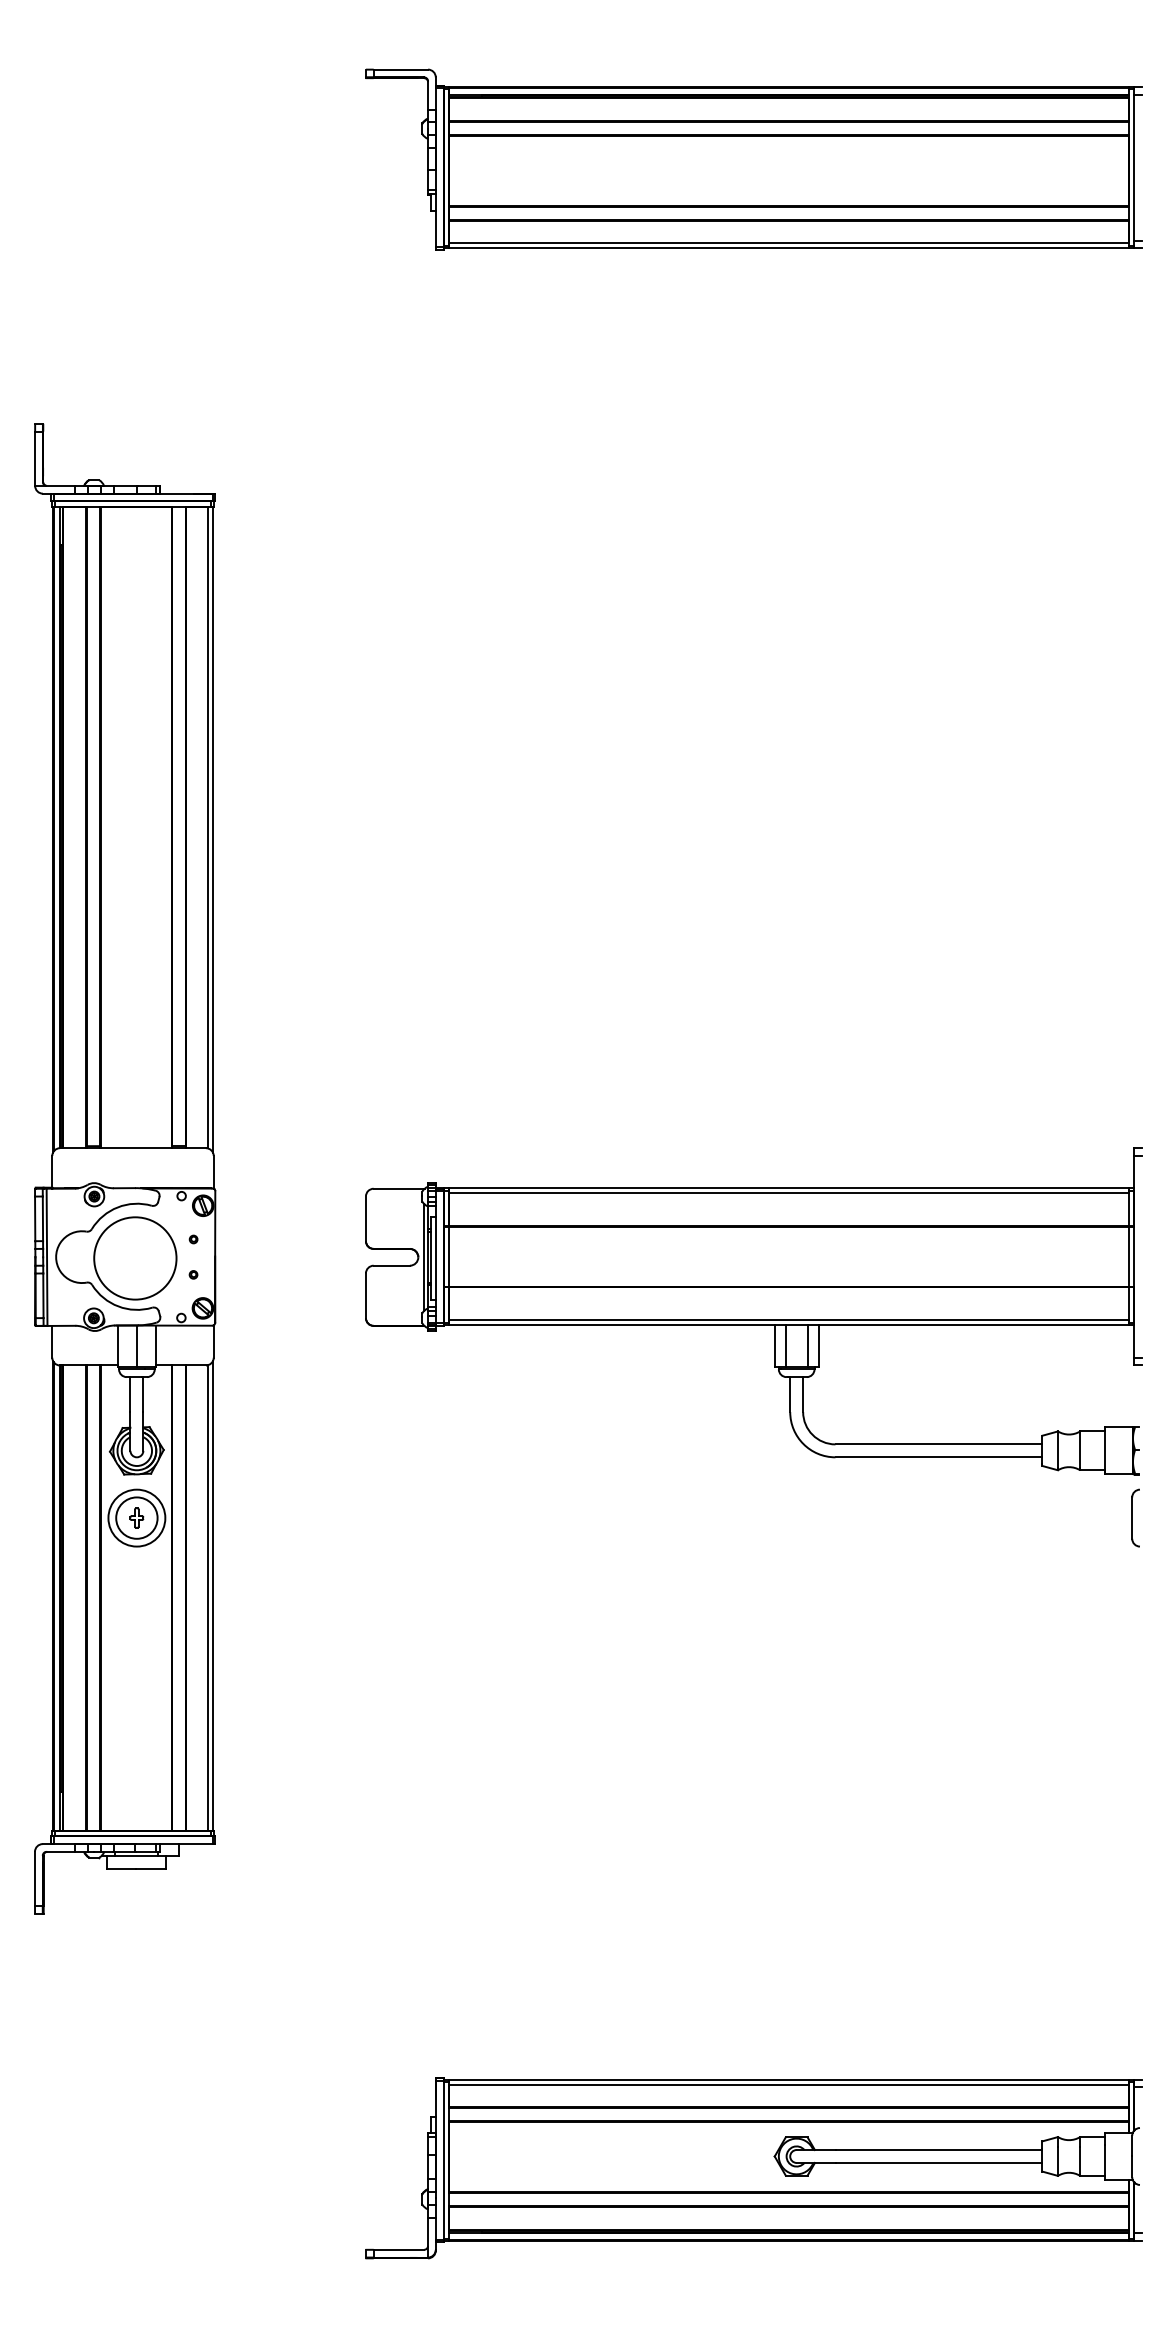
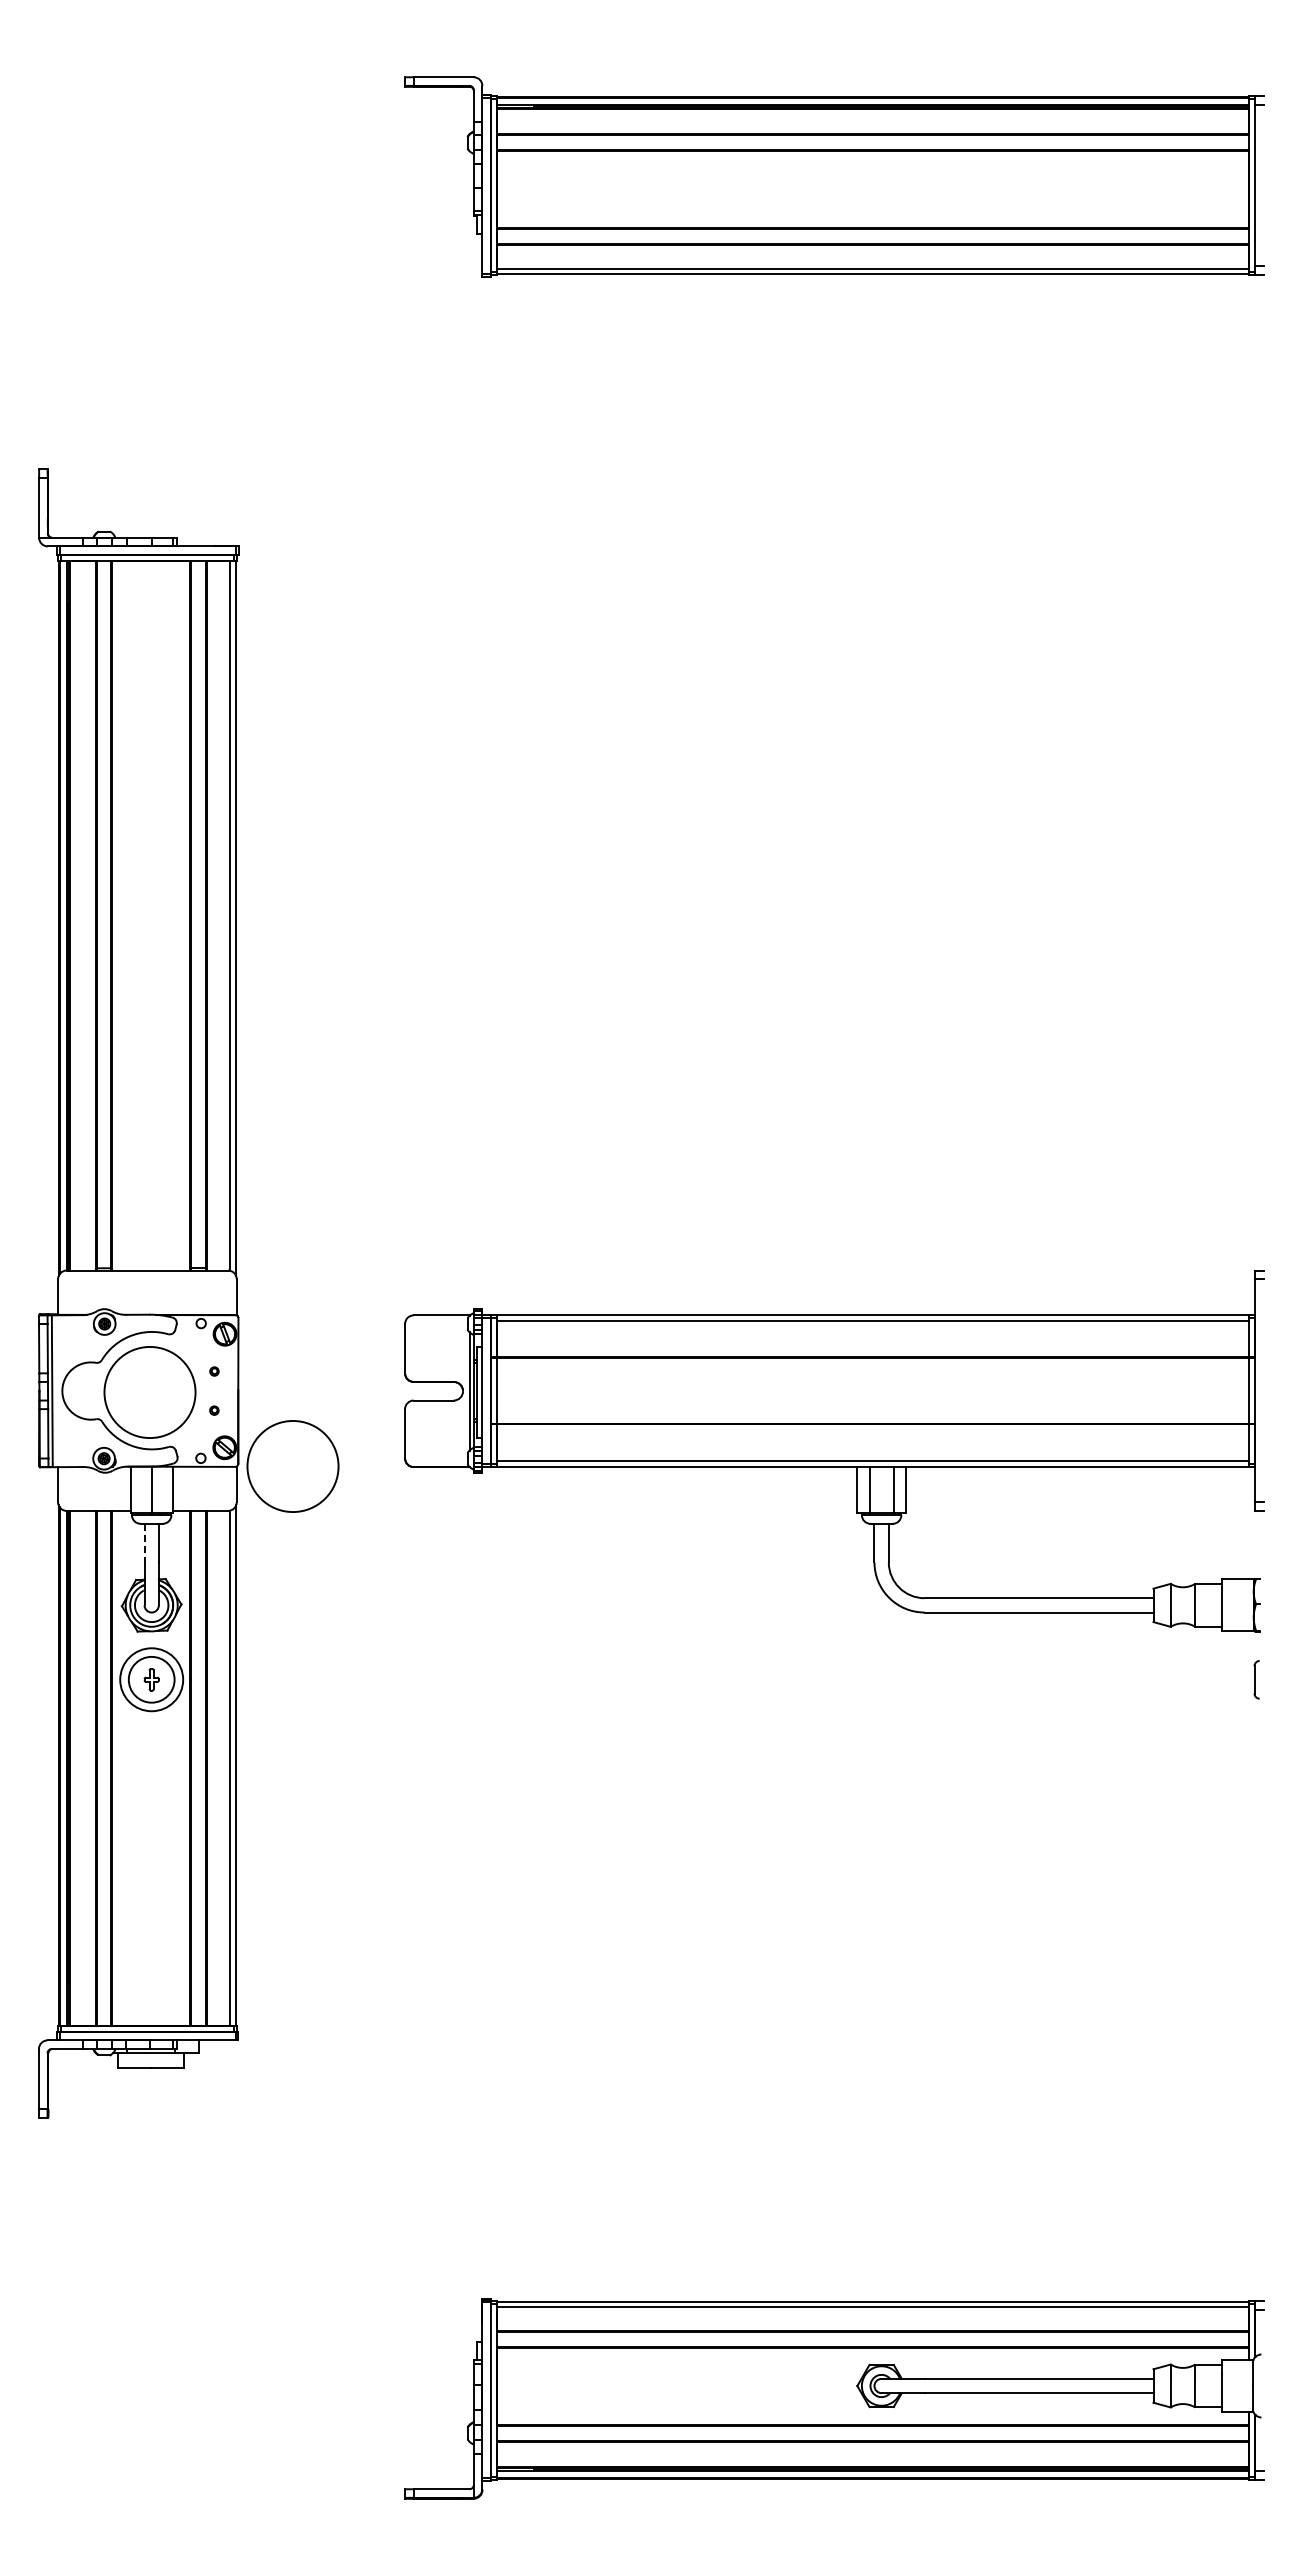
circle: (264, 1325) -> (292, 1466), added
line: (130, 1394) -> (144, 1543), solid -> dashed
part: (1135, 1517) -> (1256, 1679), size x0.6

